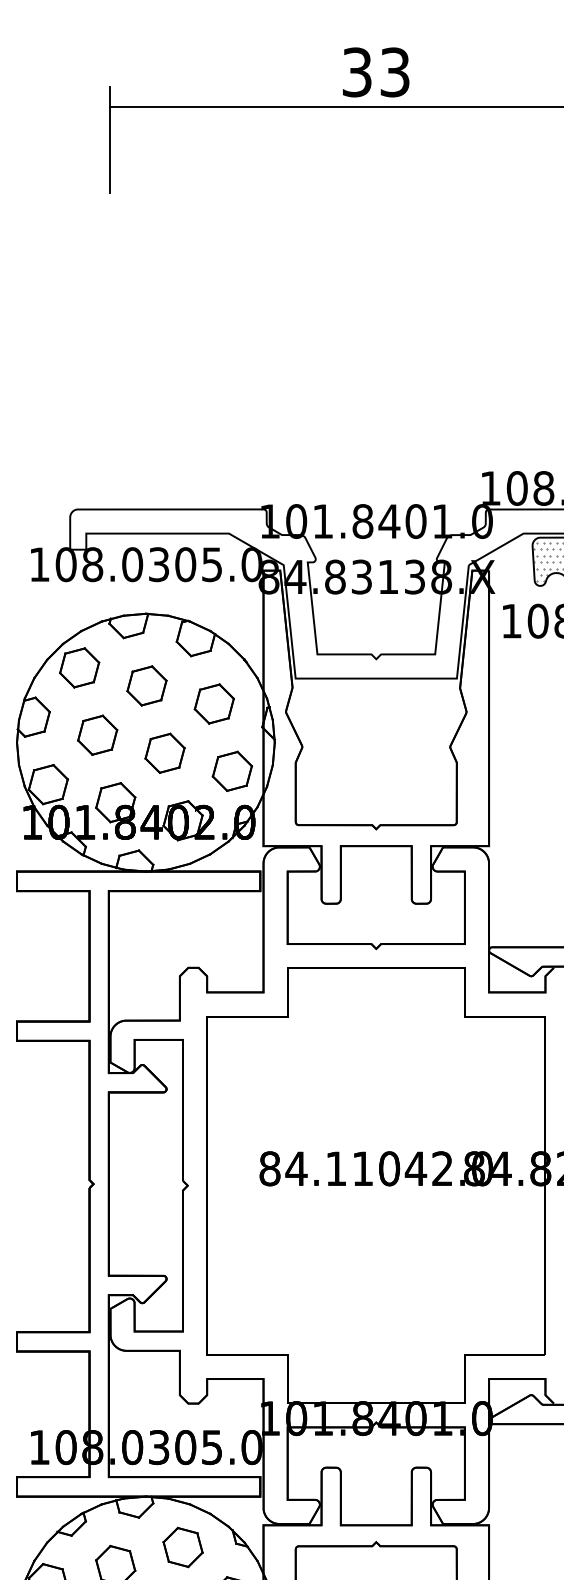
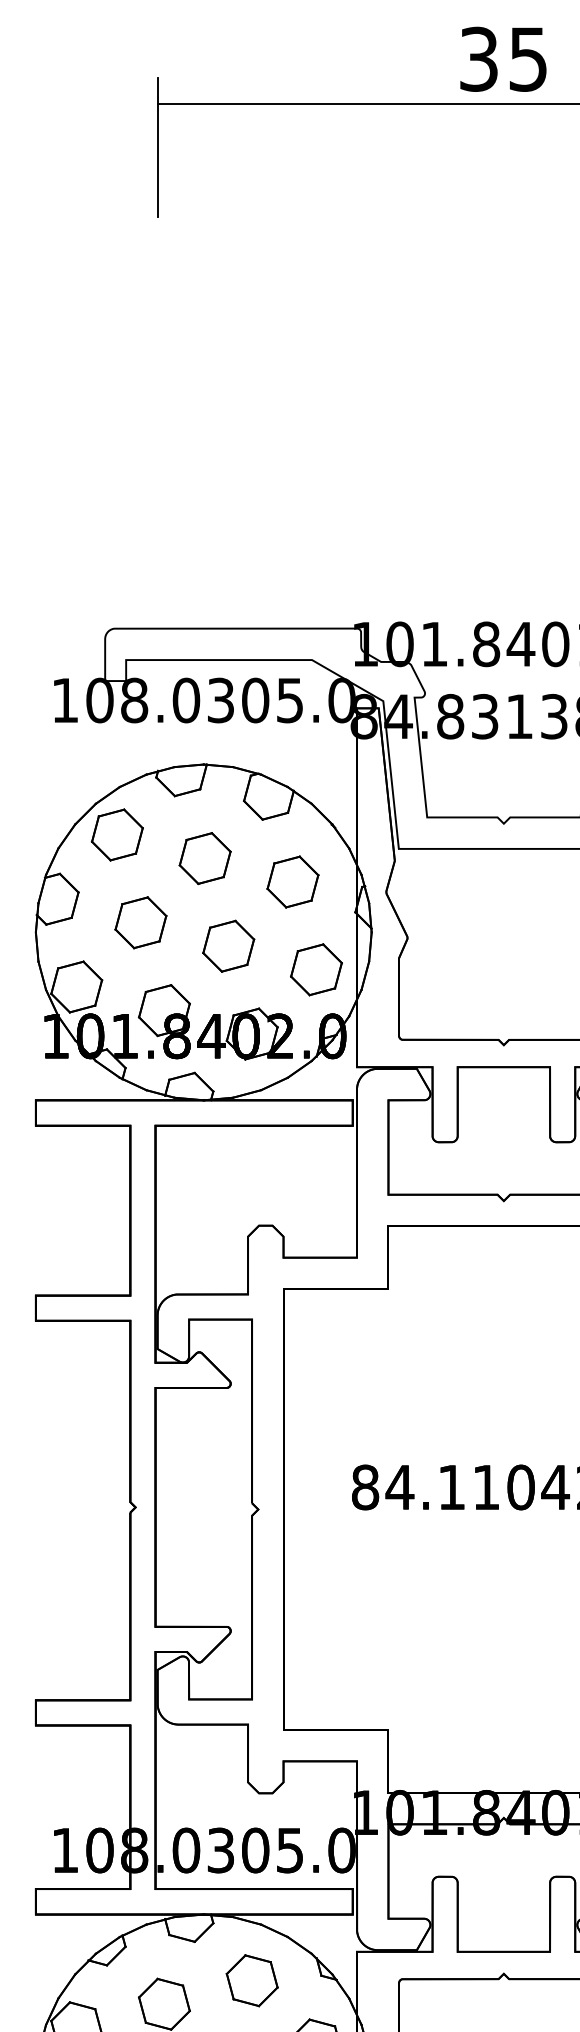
text: (395, 71) -> (528, 58), 33 -> 35

